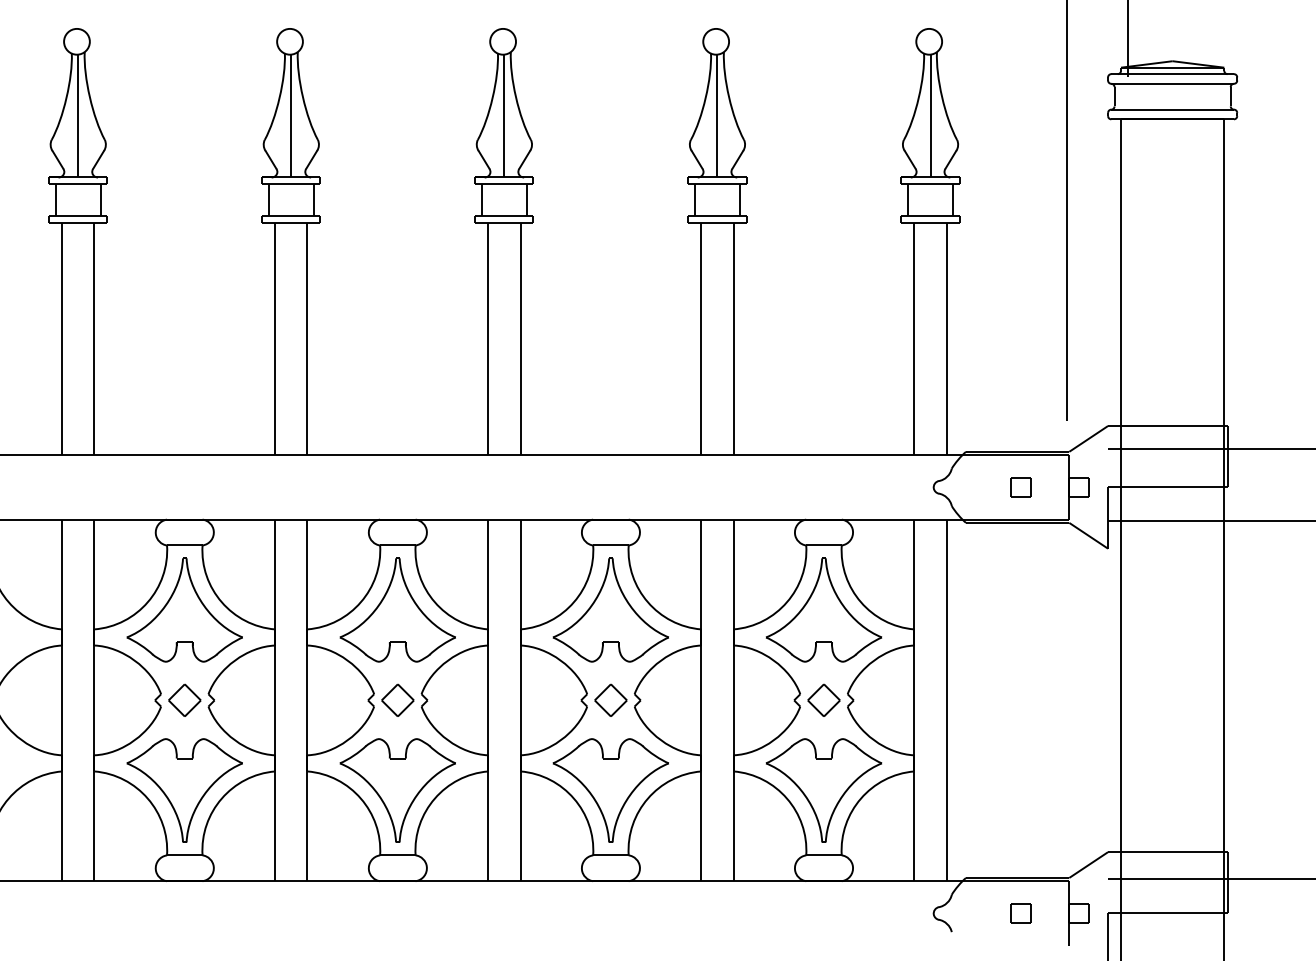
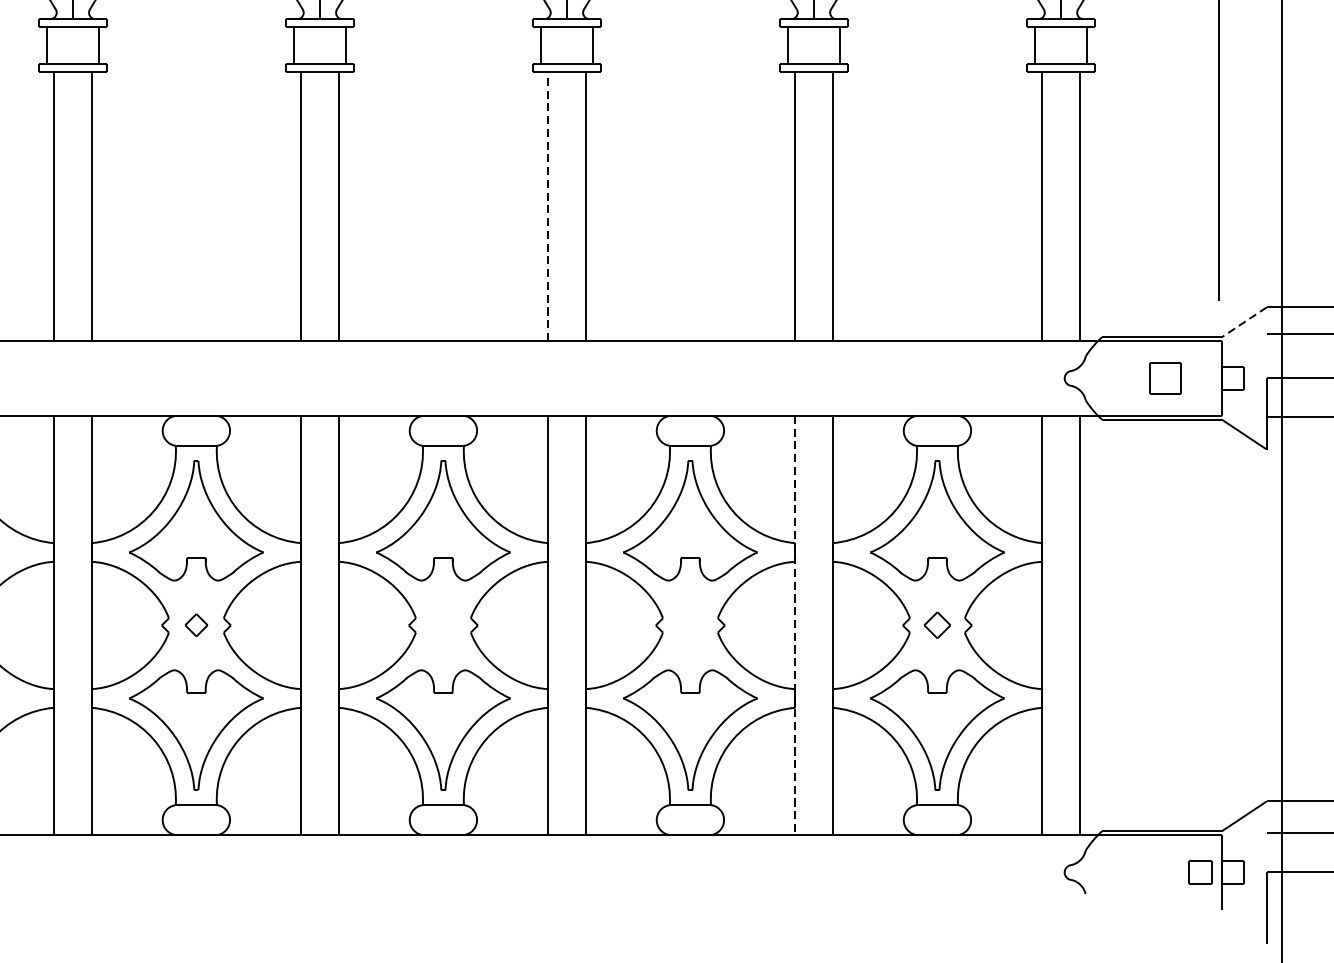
line: (488, 338) -> (548, 205), solid -> dashed
line: (1088, 439) -> (1244, 322), solid -> dashed
part: (1020, 487) -> (1165, 378), size x1.4
part: (184, 699) -> (196, 624), size x0.6
part: (397, 699) -> (442, 624), removed
part: (610, 699) -> (689, 624), removed
part: (823, 699) -> (936, 624), size x0.7
line: (701, 700) -> (795, 625), solid -> dashed
part: (1020, 913) -> (1200, 872), moved

